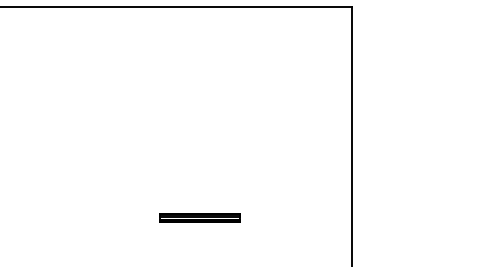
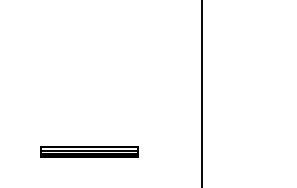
part: (199, 217) -> (89, 151), size x1.67

